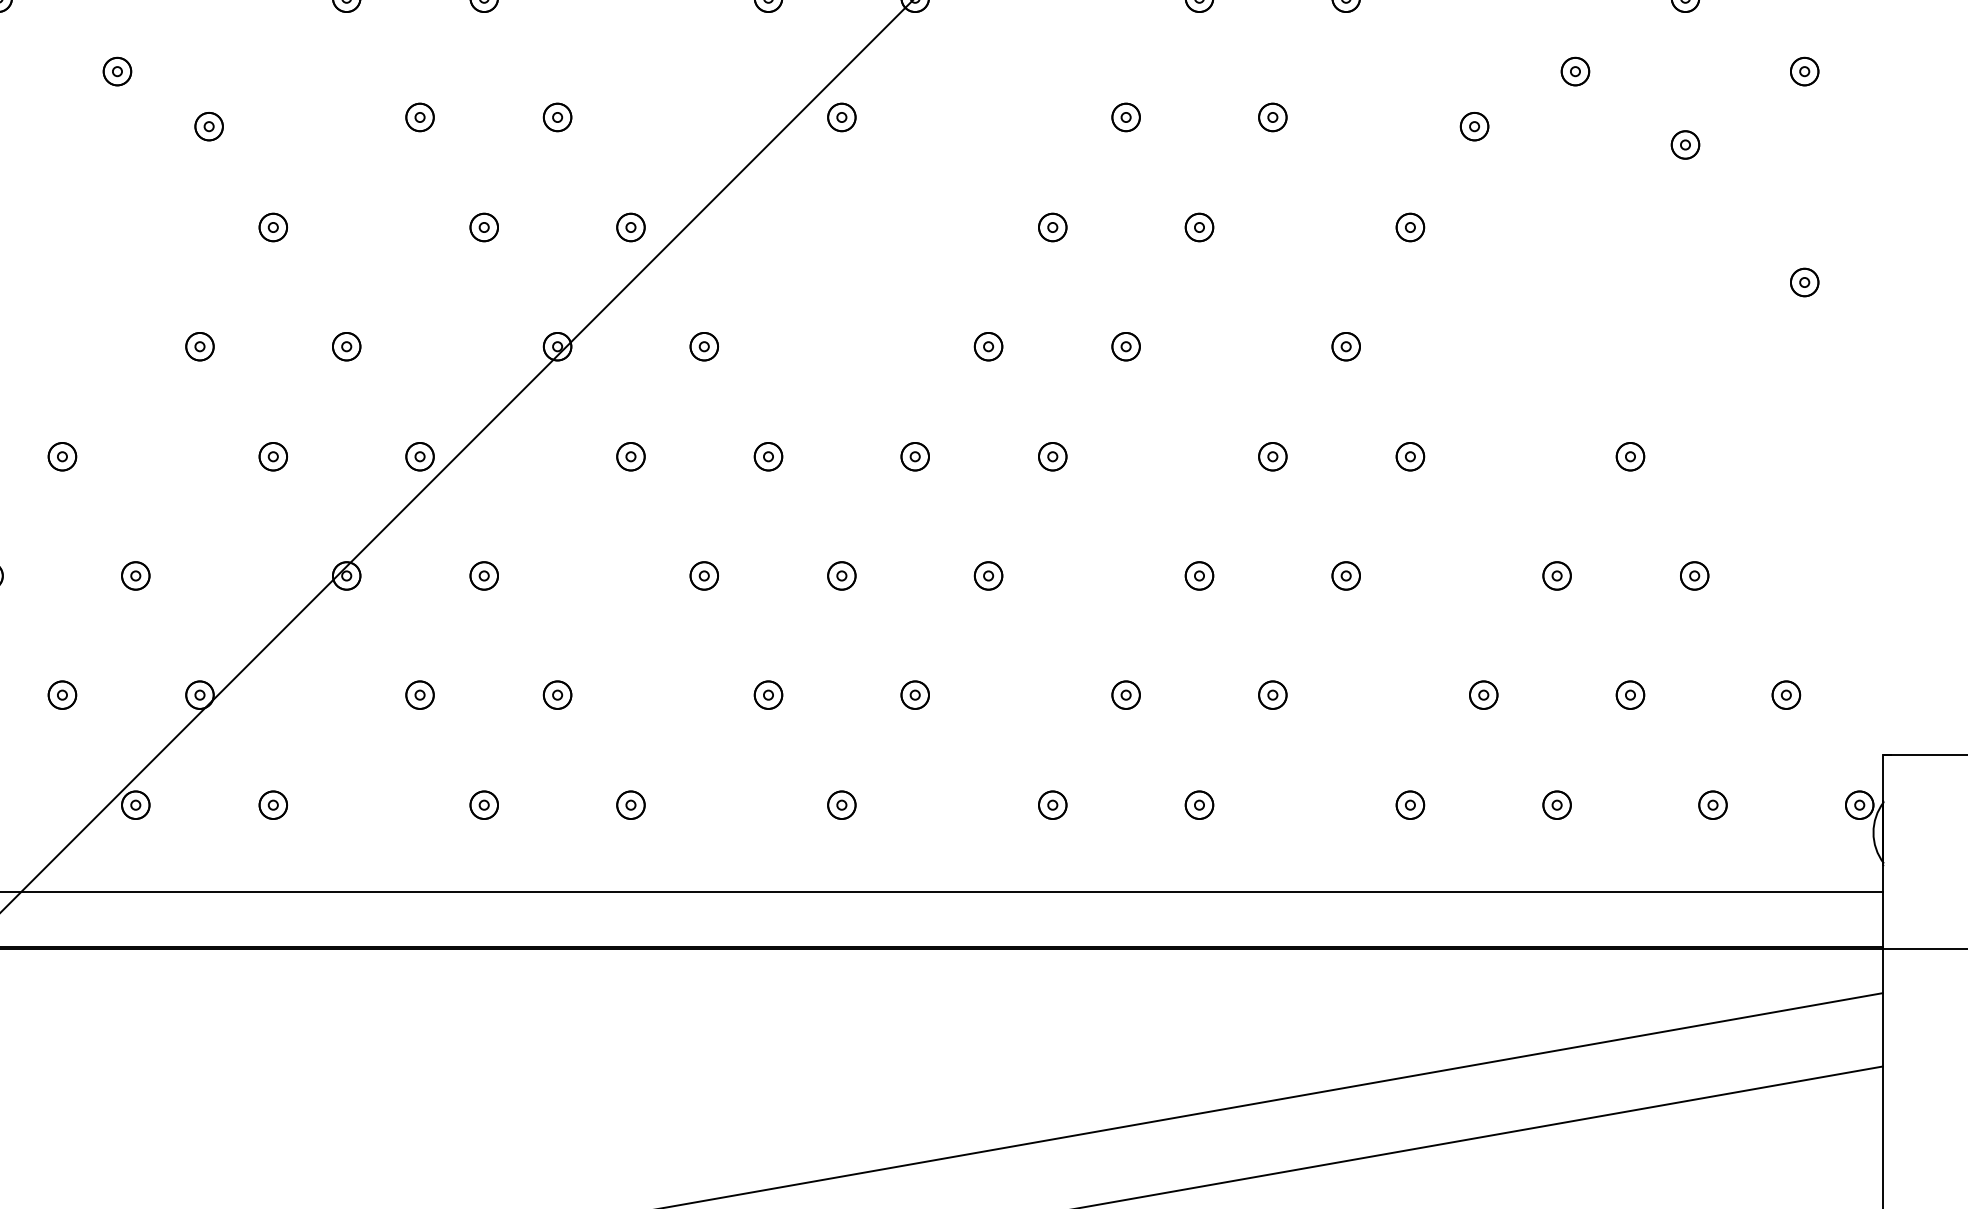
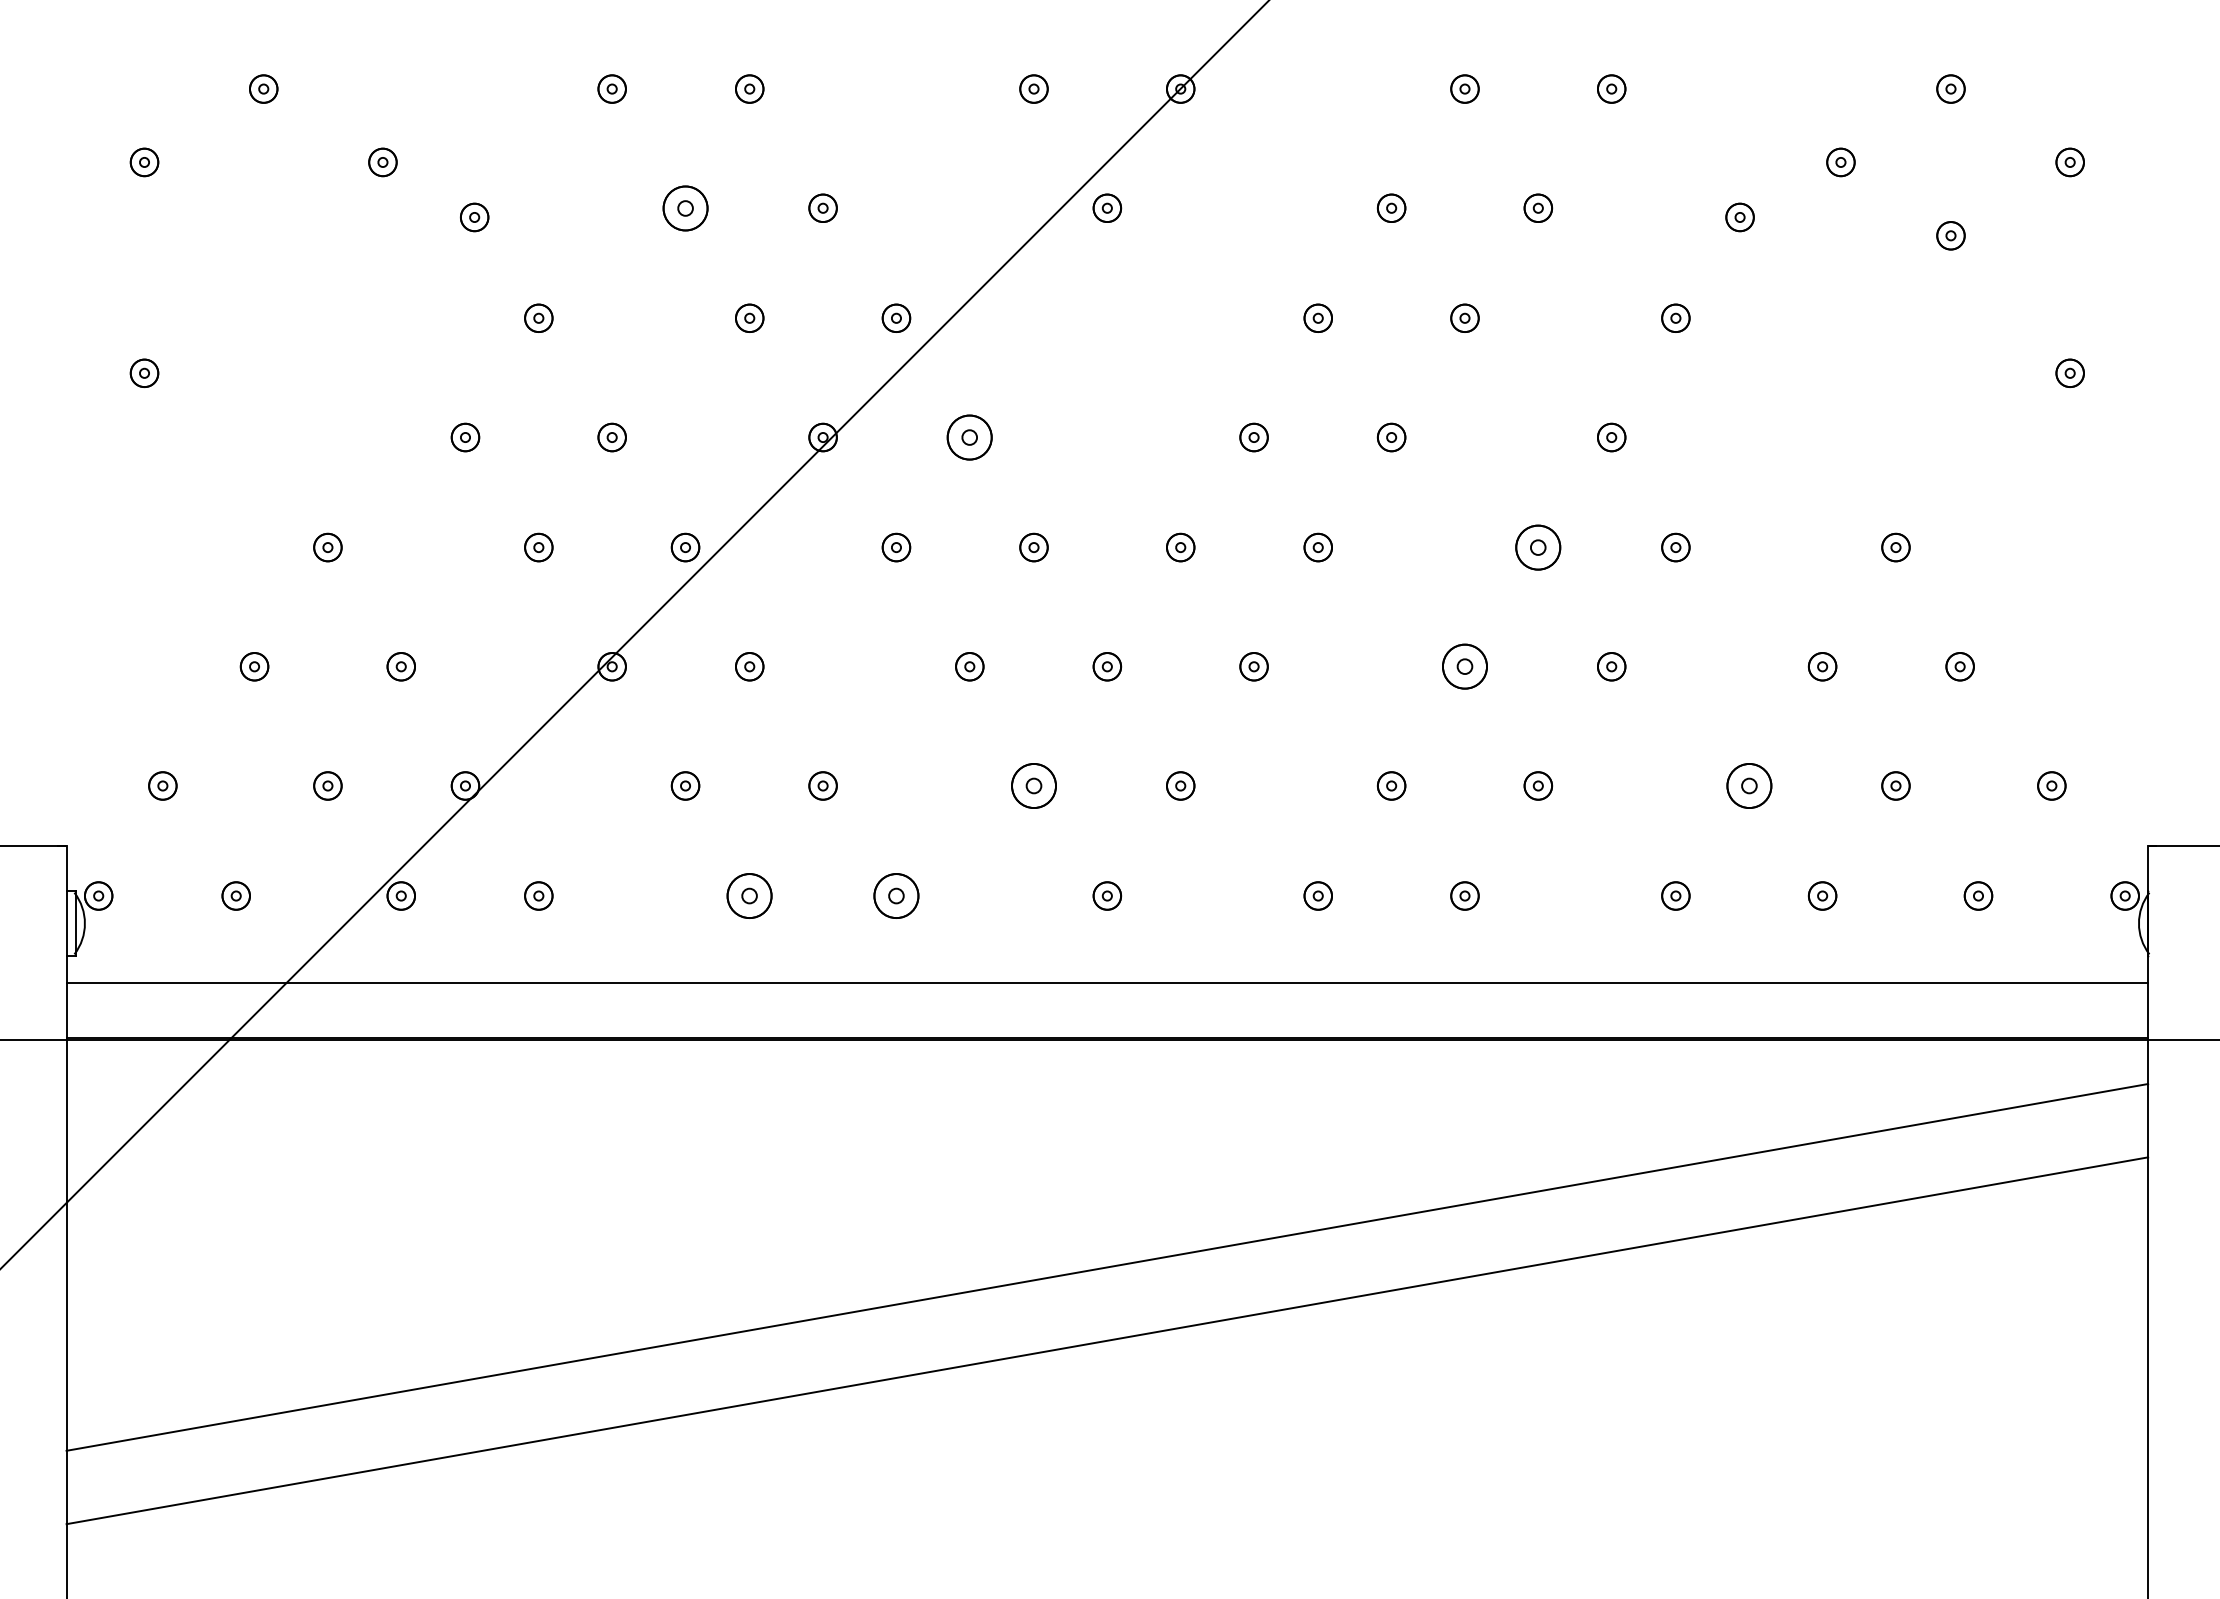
part: (420, 116) -> (685, 207), size x1.6
part: (704, 346) -> (969, 437), size x1.6
part: (1273, 456) -> (1538, 547), size x1.6
part: (1199, 575) -> (1464, 666), size x1.6
part: (768, 694) -> (1033, 785), size x1.6
part: (1483, 694) -> (1748, 785), size x1.6
part: (484, 804) -> (749, 895), size x1.6
part: (631, 804) -> (896, 895), size x1.6

